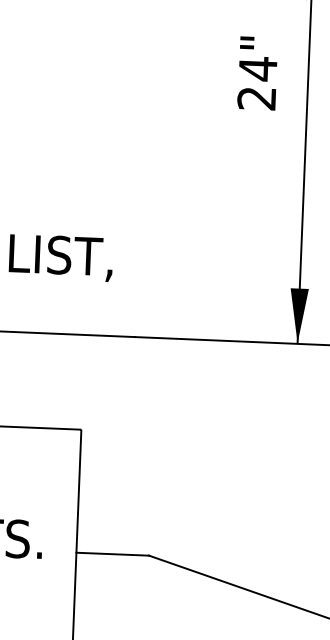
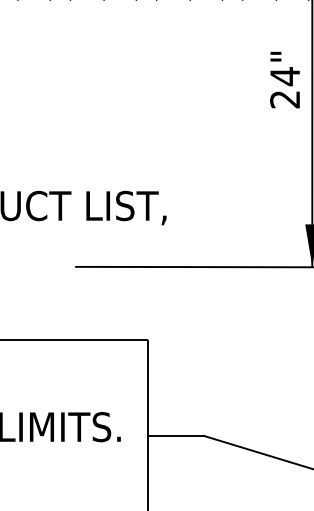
text: (257, 72) -> (284, 79), moved

